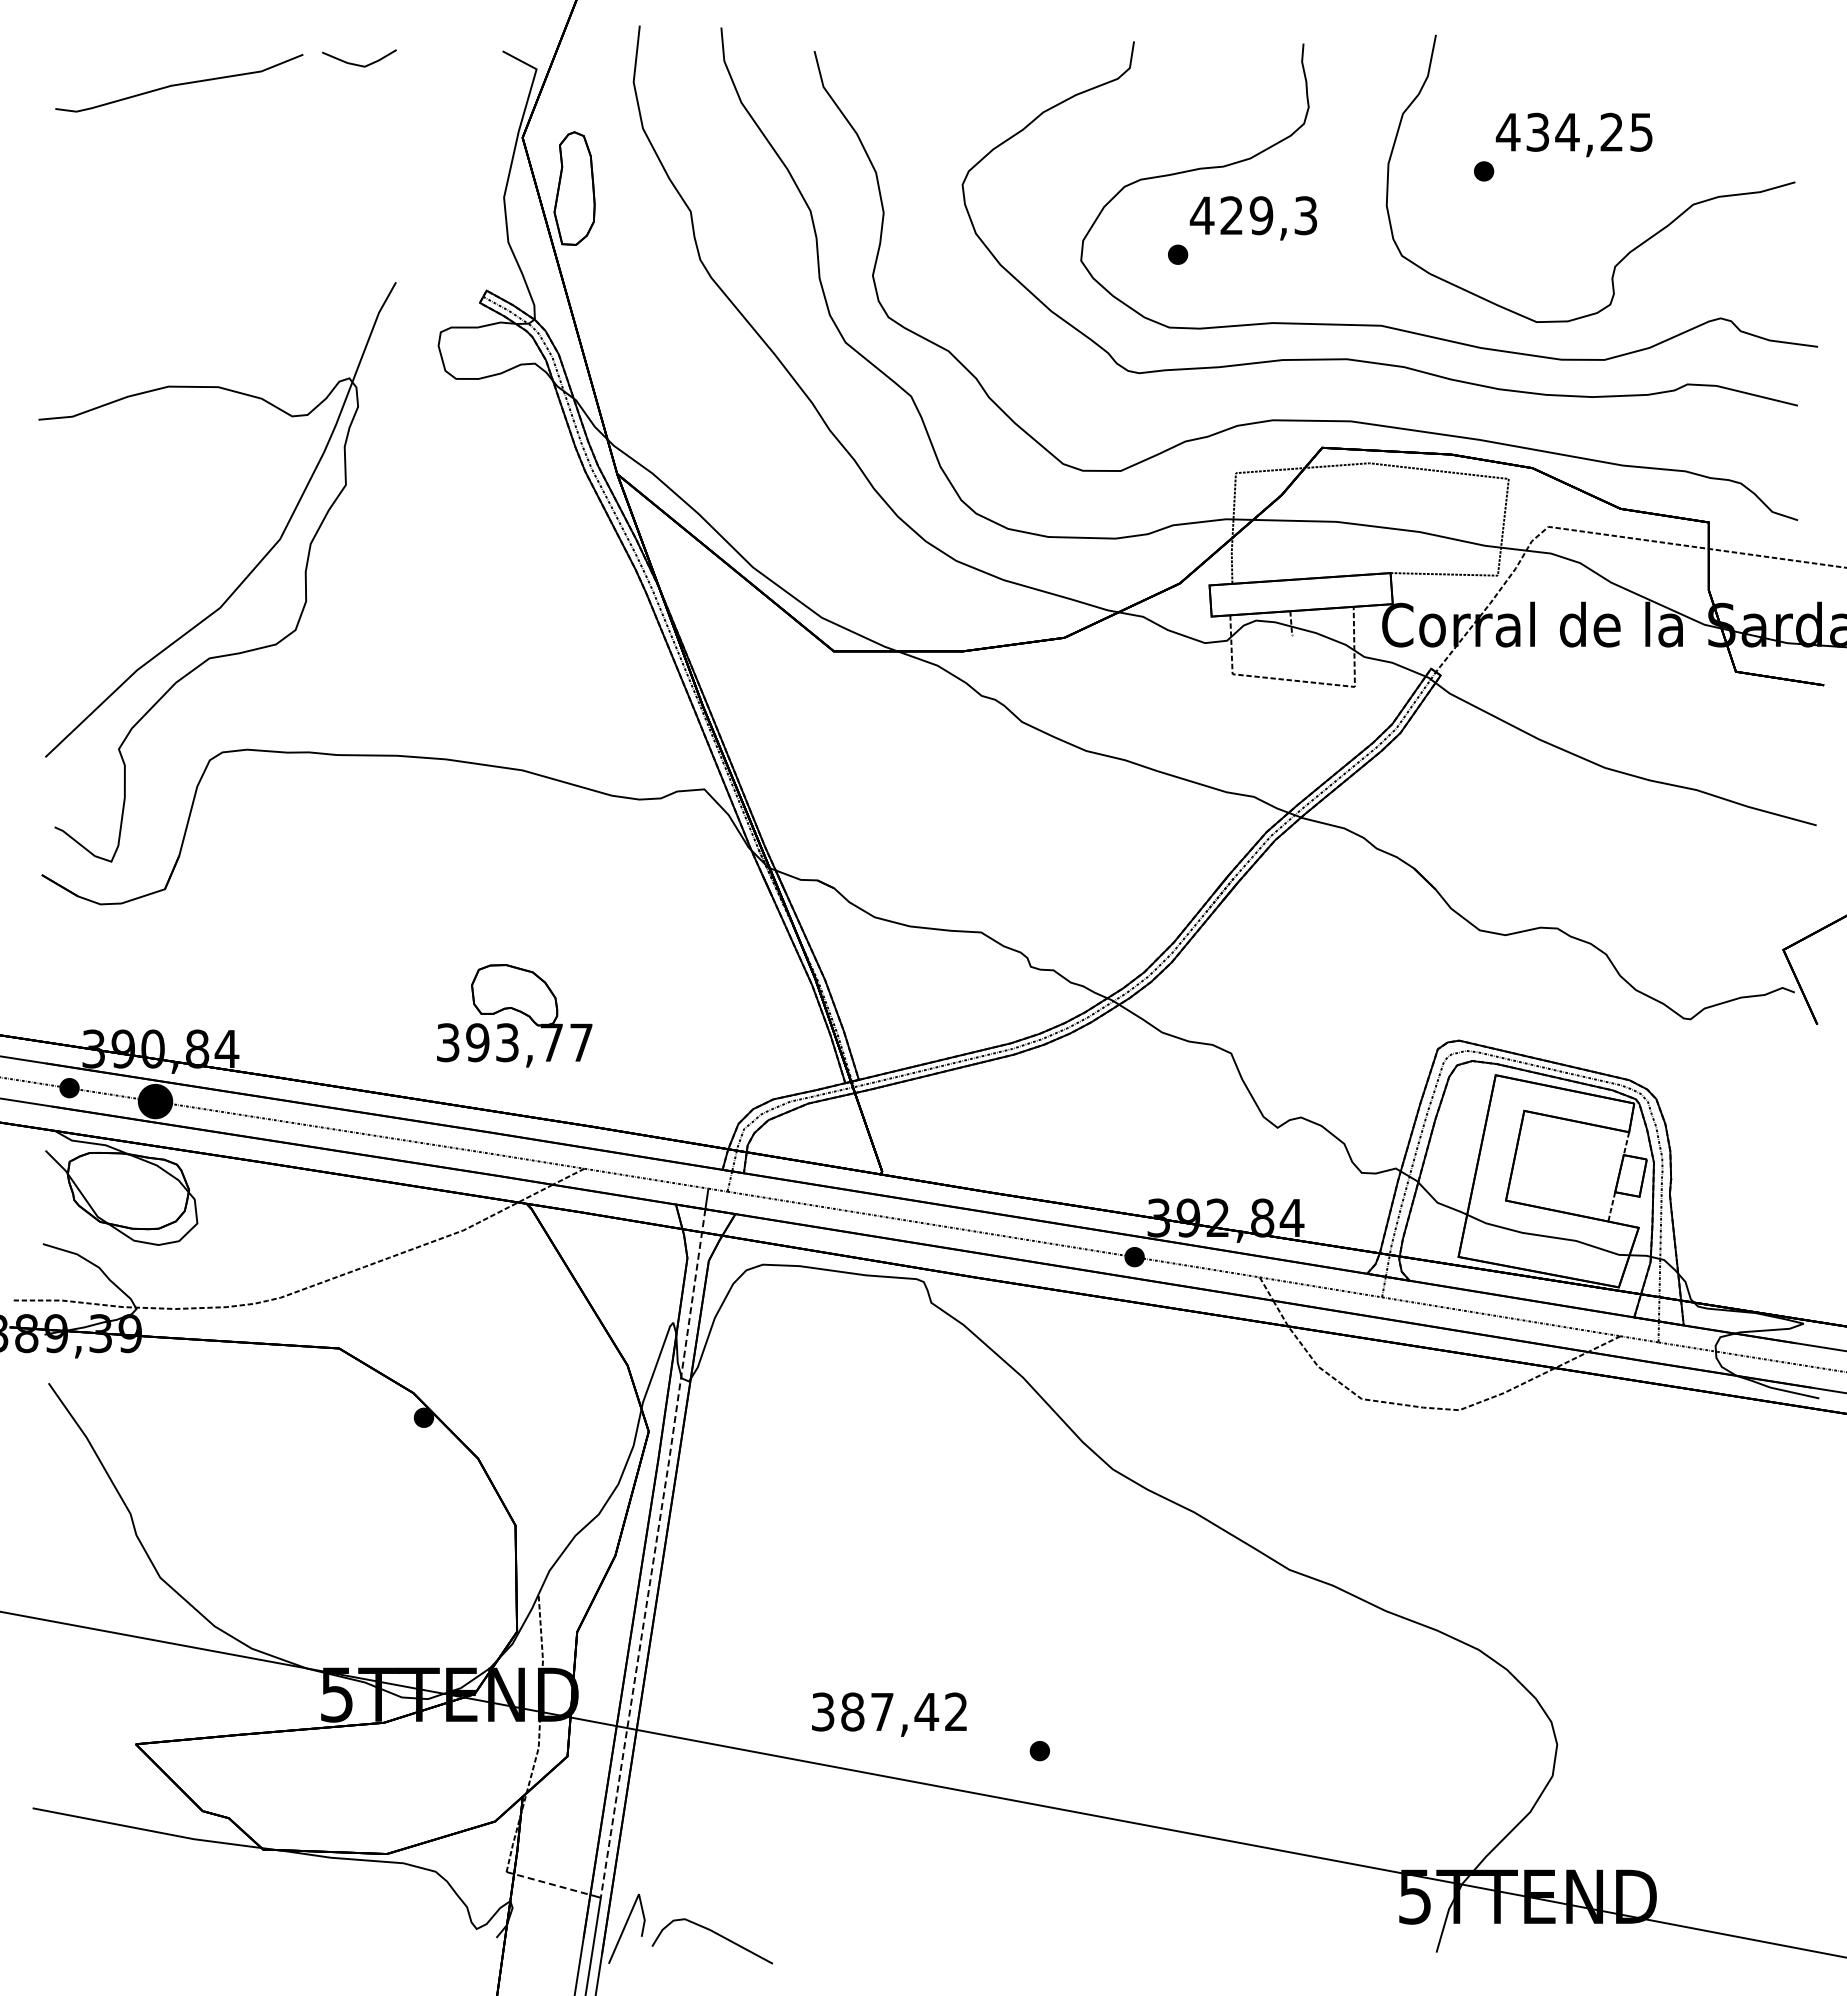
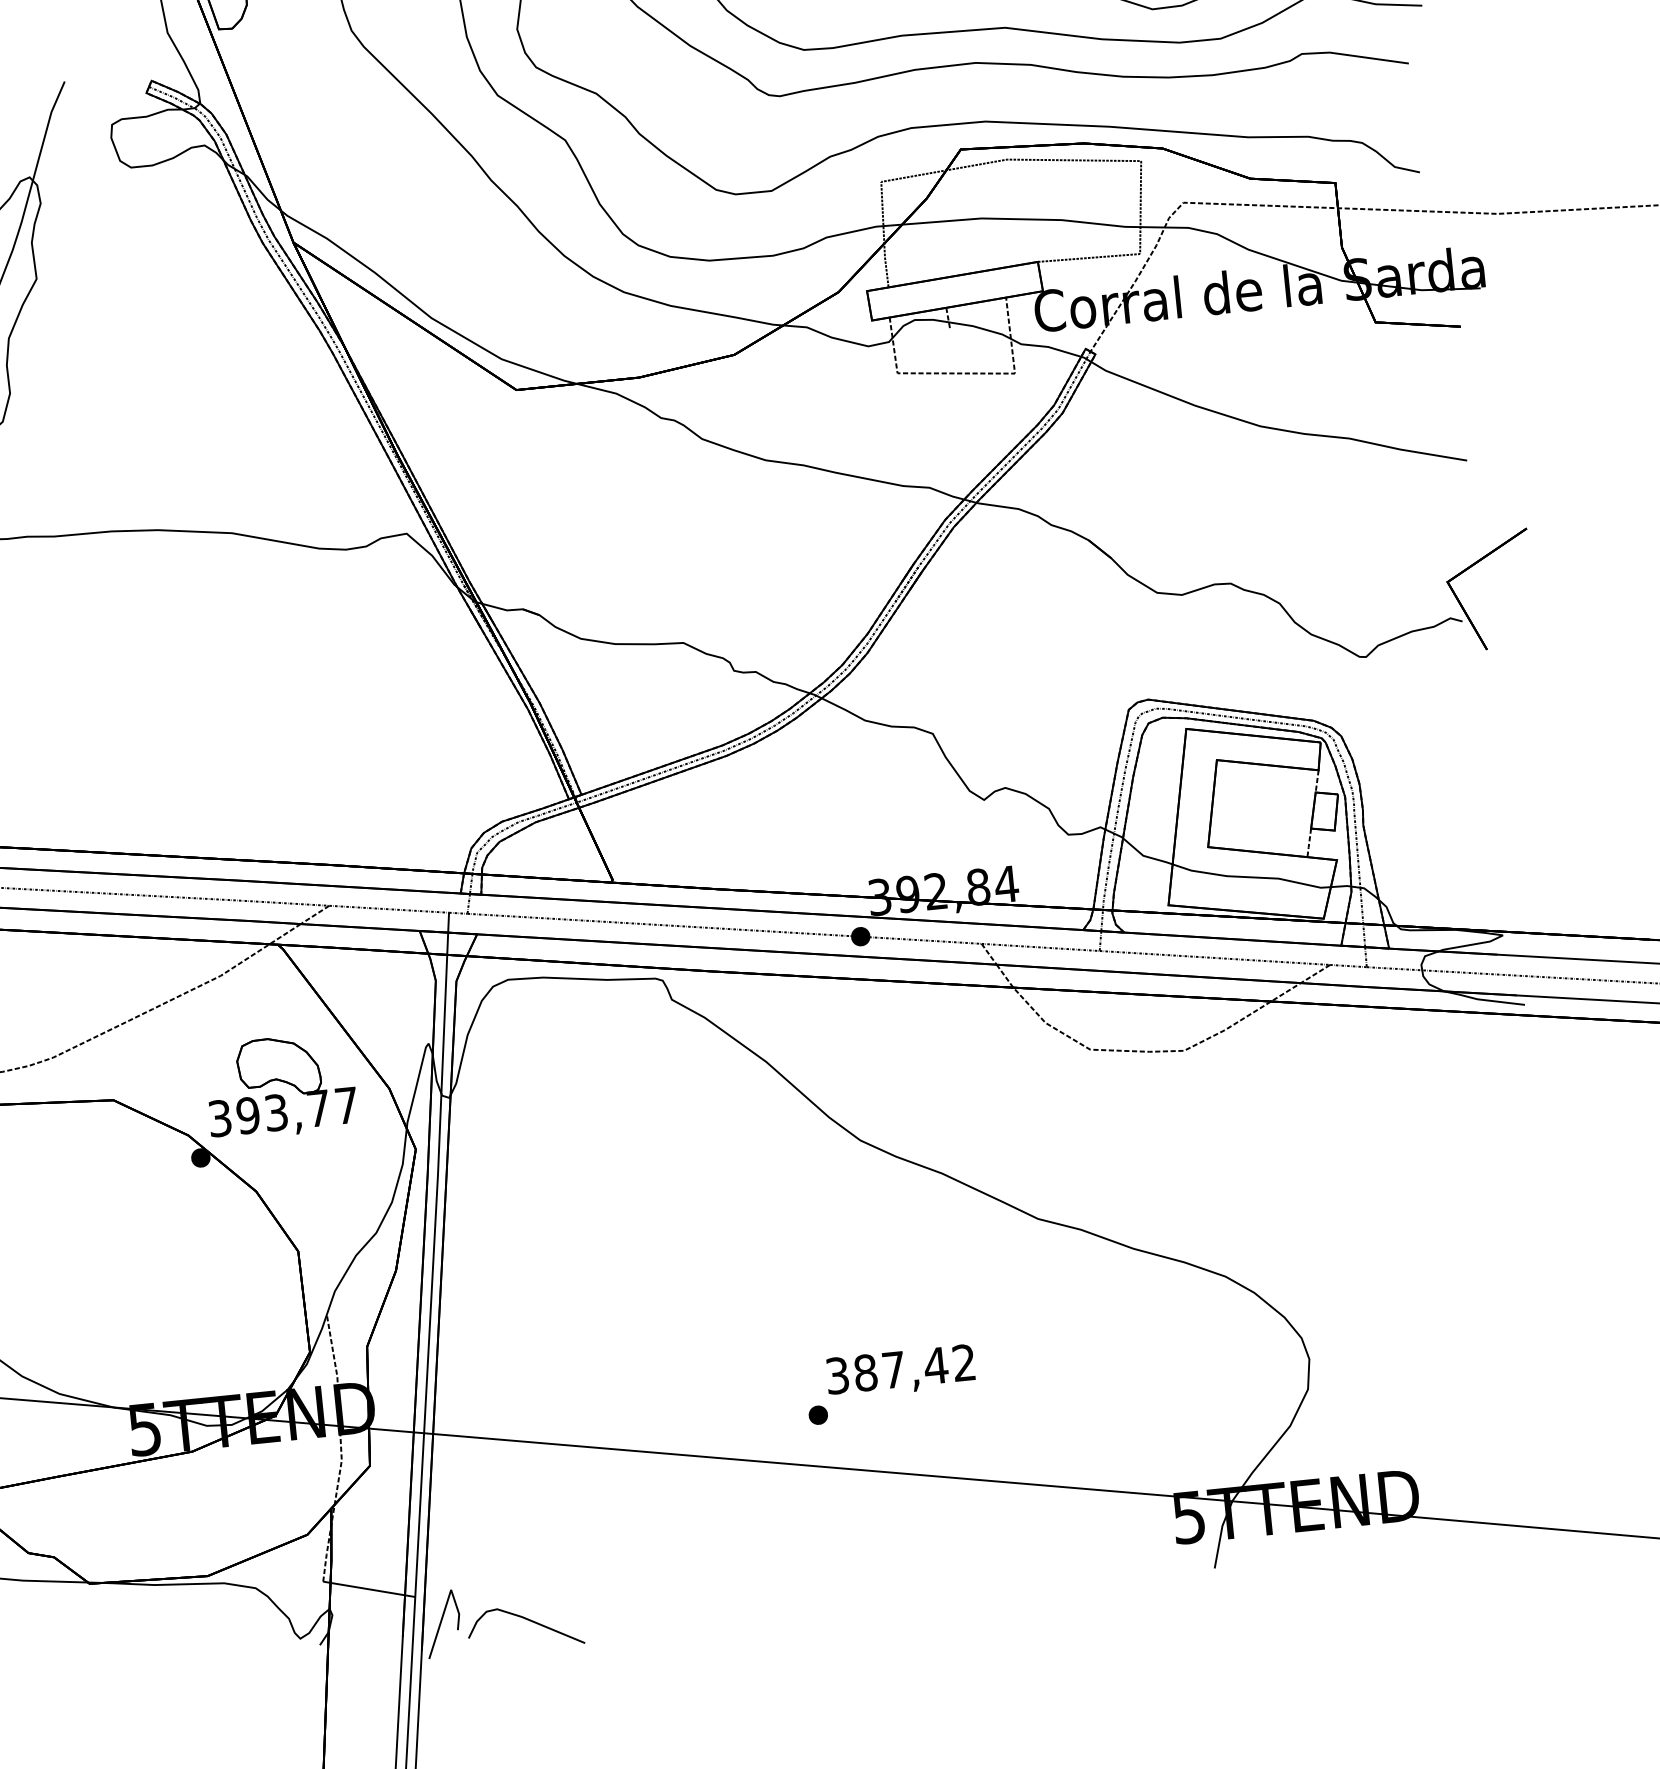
part: (514, 1015) -> (280, 1086), moved
line: (654, 1553) -> (433, 1264), dashed -> solid
text: (889, 1714) -> (900, 1371), moved
line: (548, 1883) -> (364, 1588), dashed -> solid

